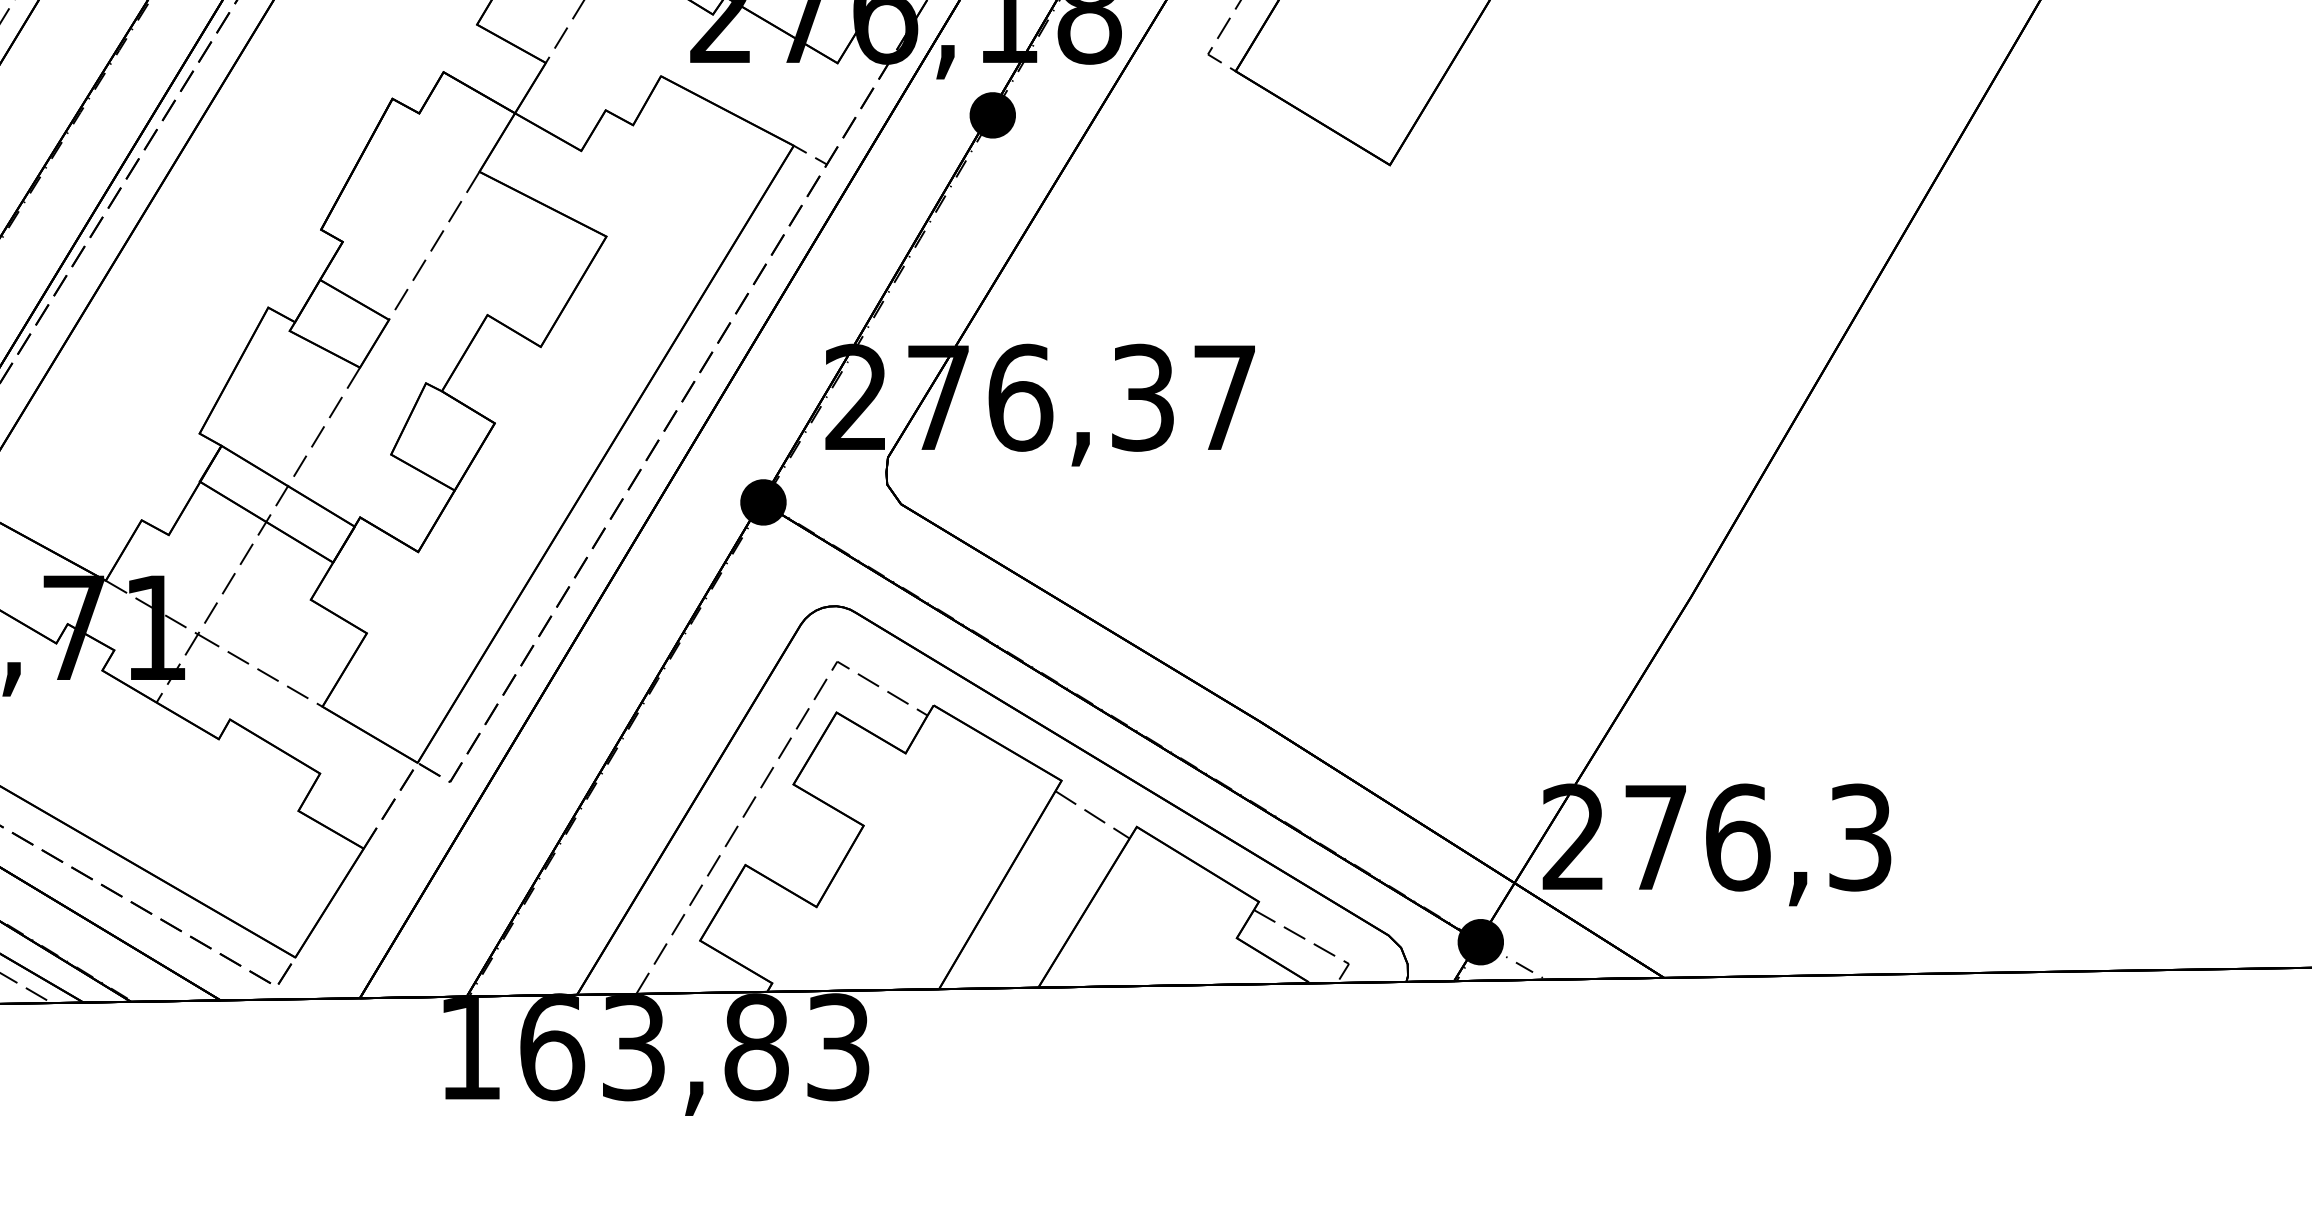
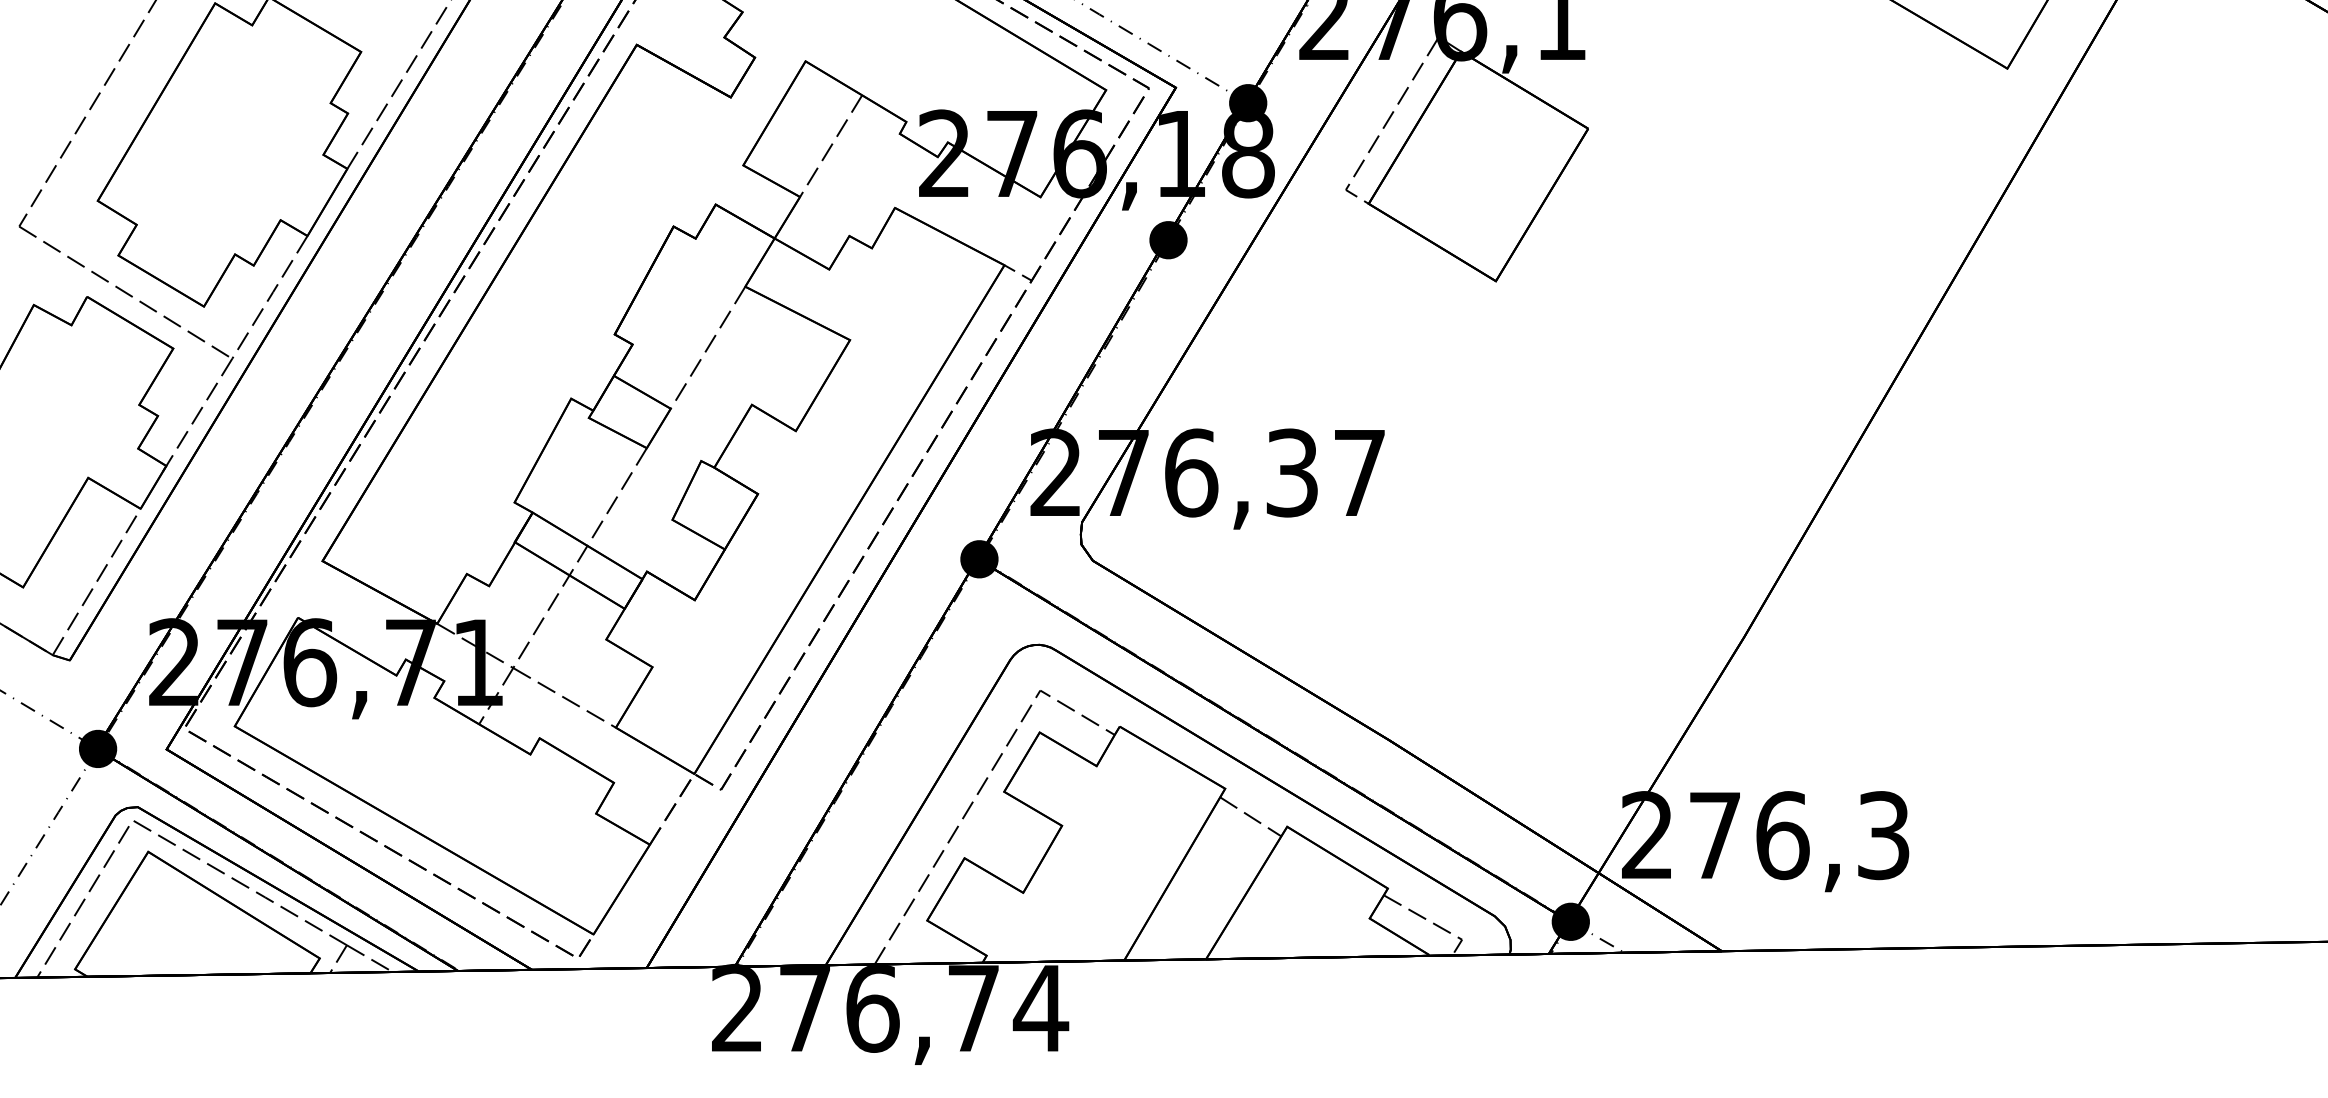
text: (655, 1047) -> (890, 1008), 163,83 -> 276,74

